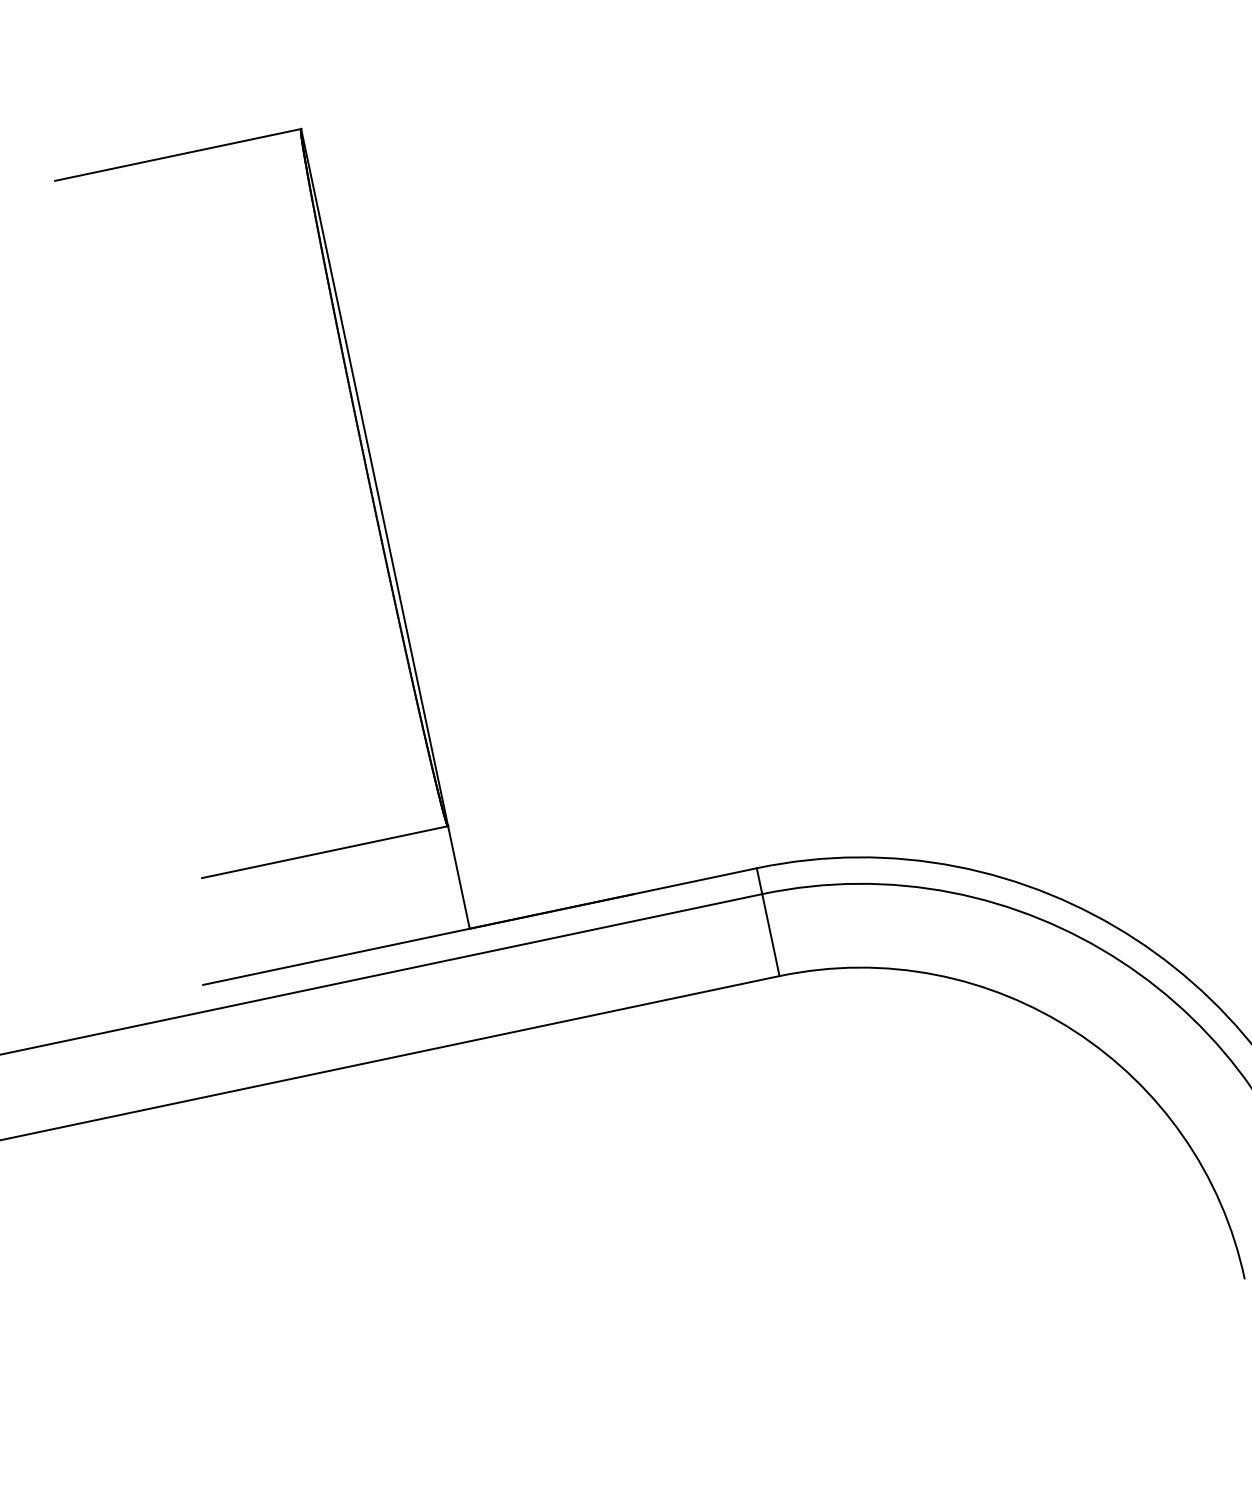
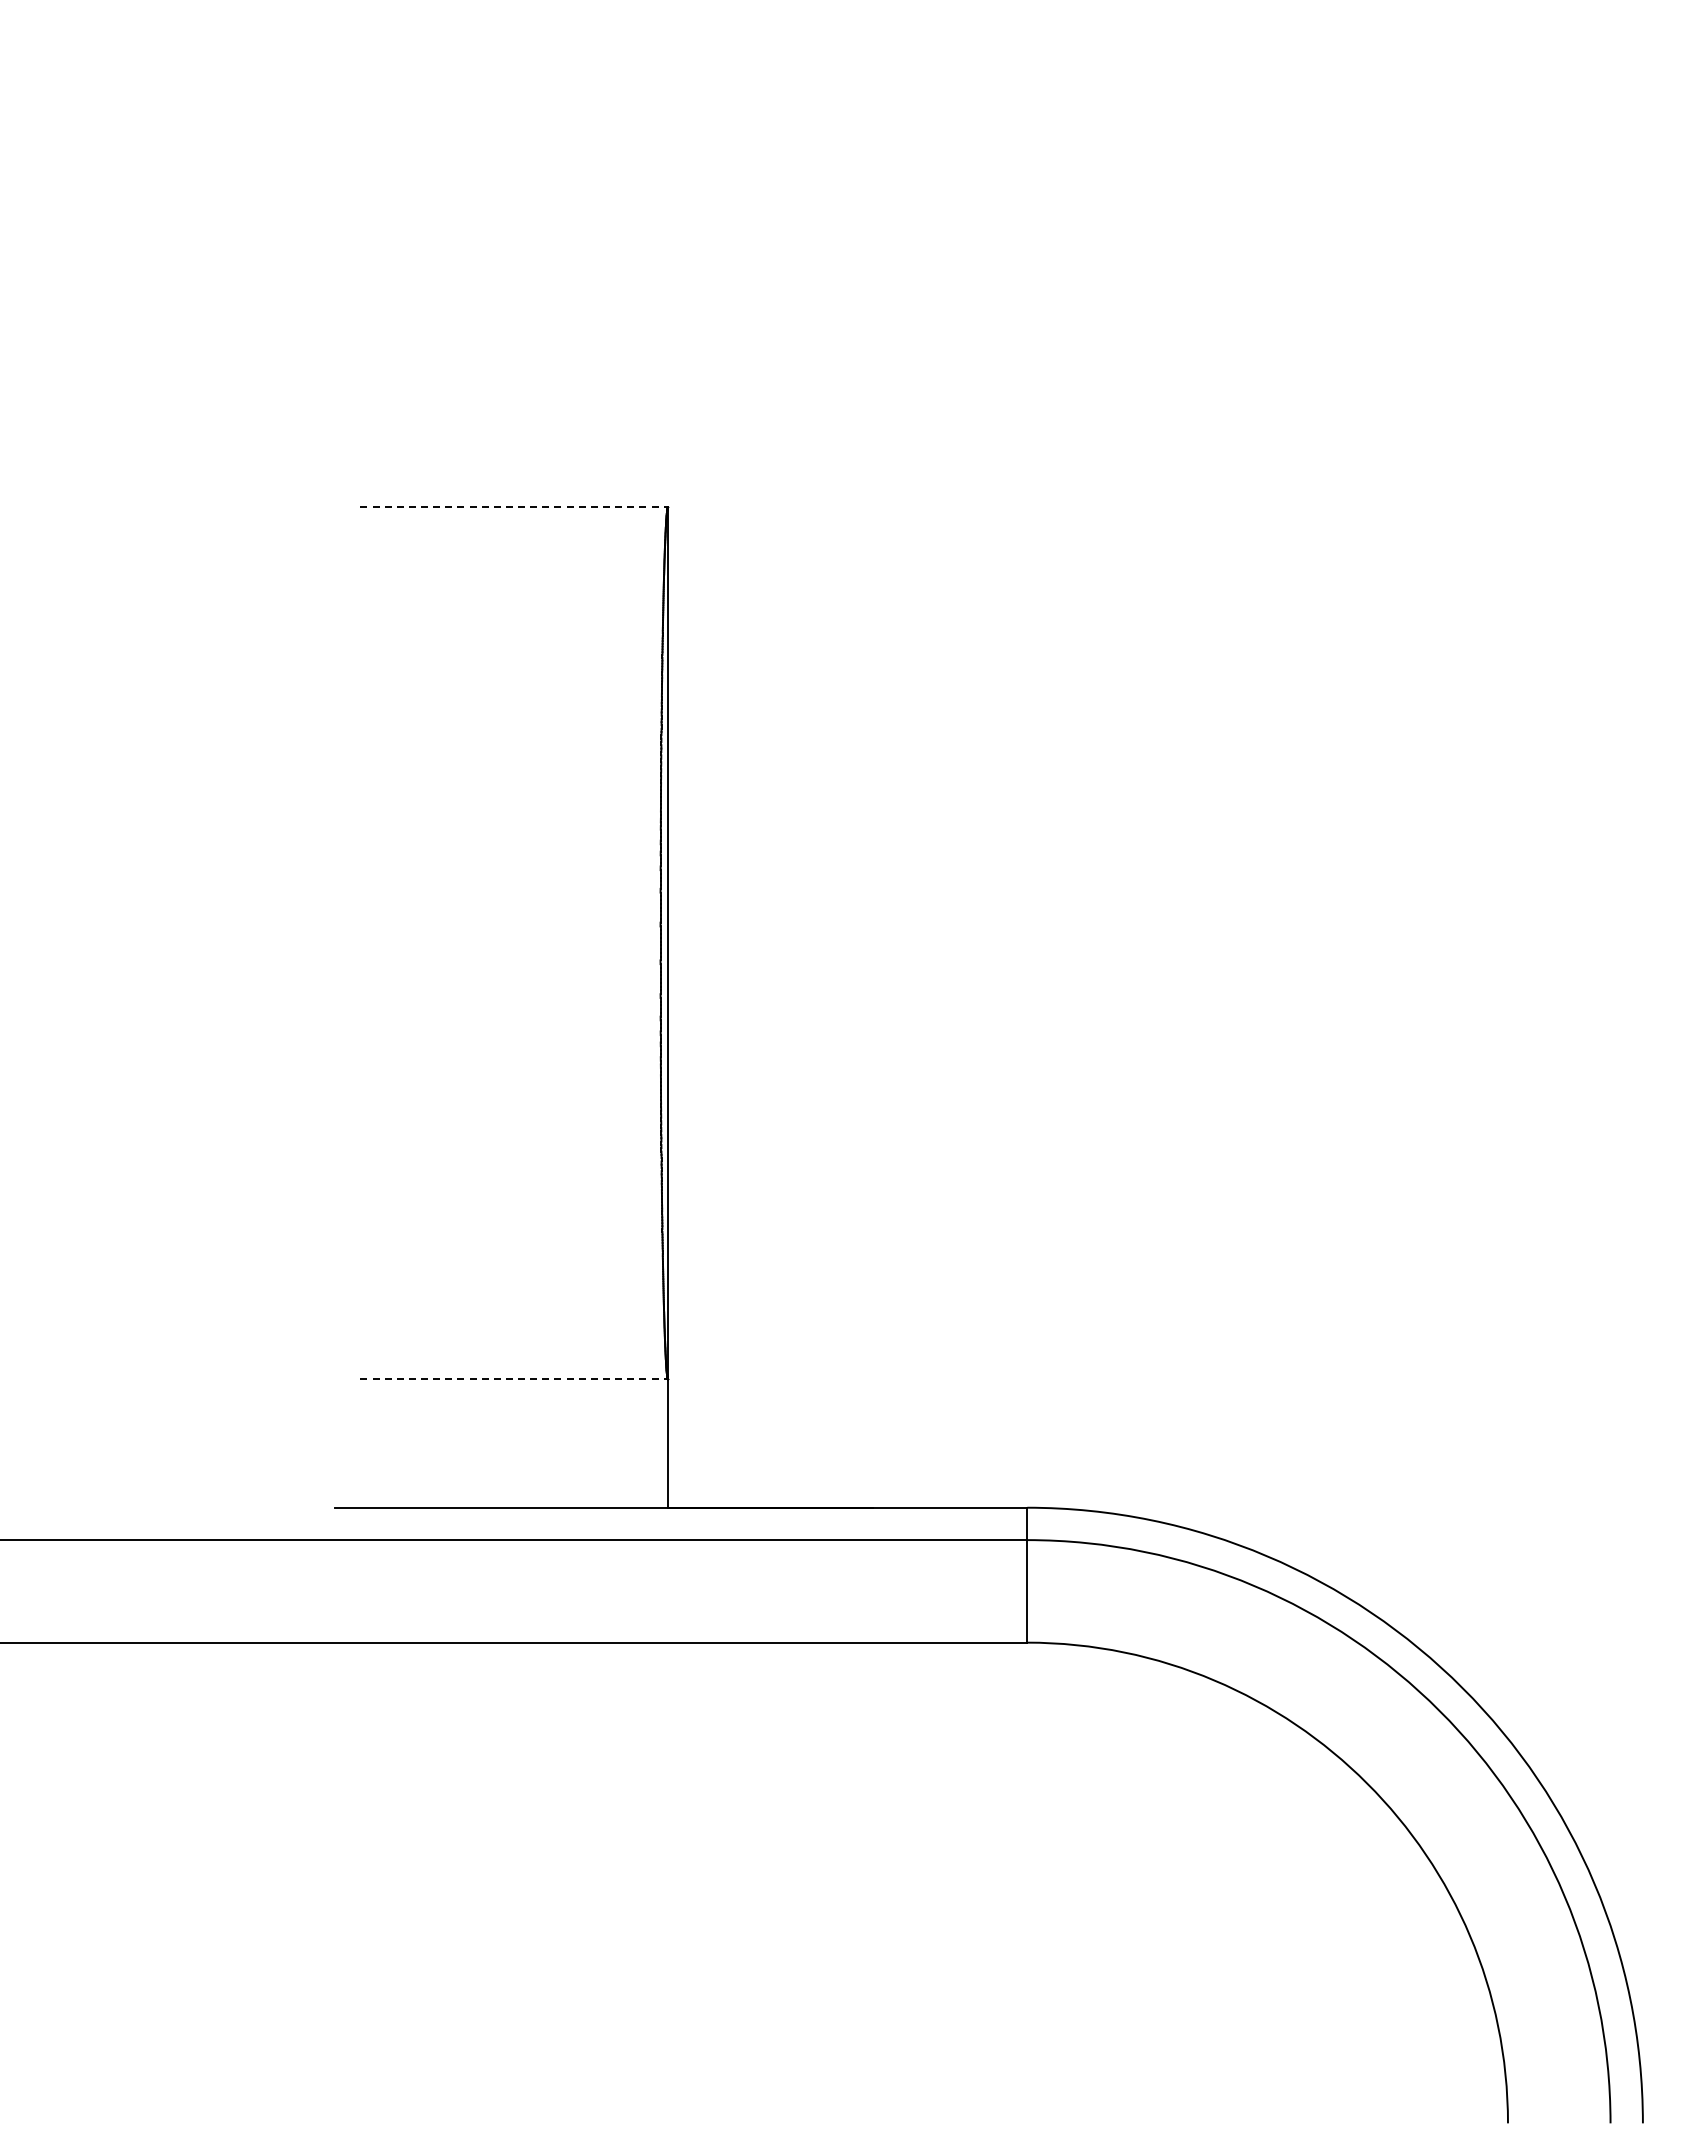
line: (178, 155) -> (514, 507), solid -> dashed
line: (325, 852) -> (514, 1379), solid -> dashed

